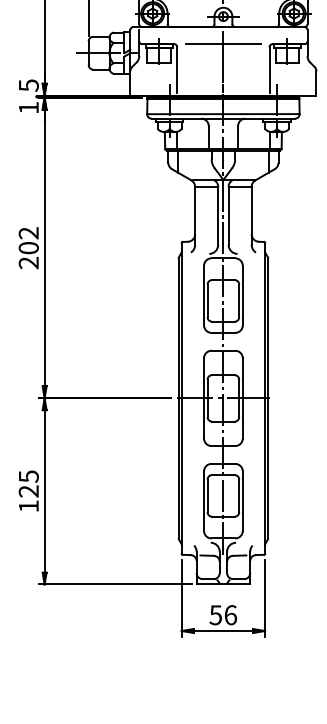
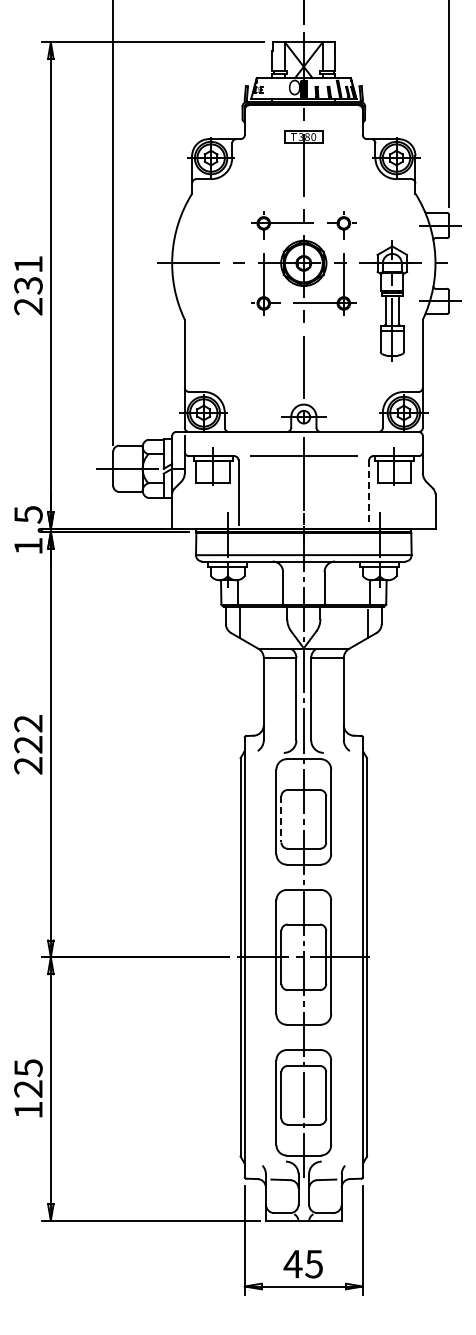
line: (269, 70) -> (369, 493), solid -> dashed
text: (28, 247) -> (28, 744), 202 -> 222
line: (207, 300) -> (281, 819), solid -> dashed
text: (223, 614) -> (303, 1263), 56 -> 45

